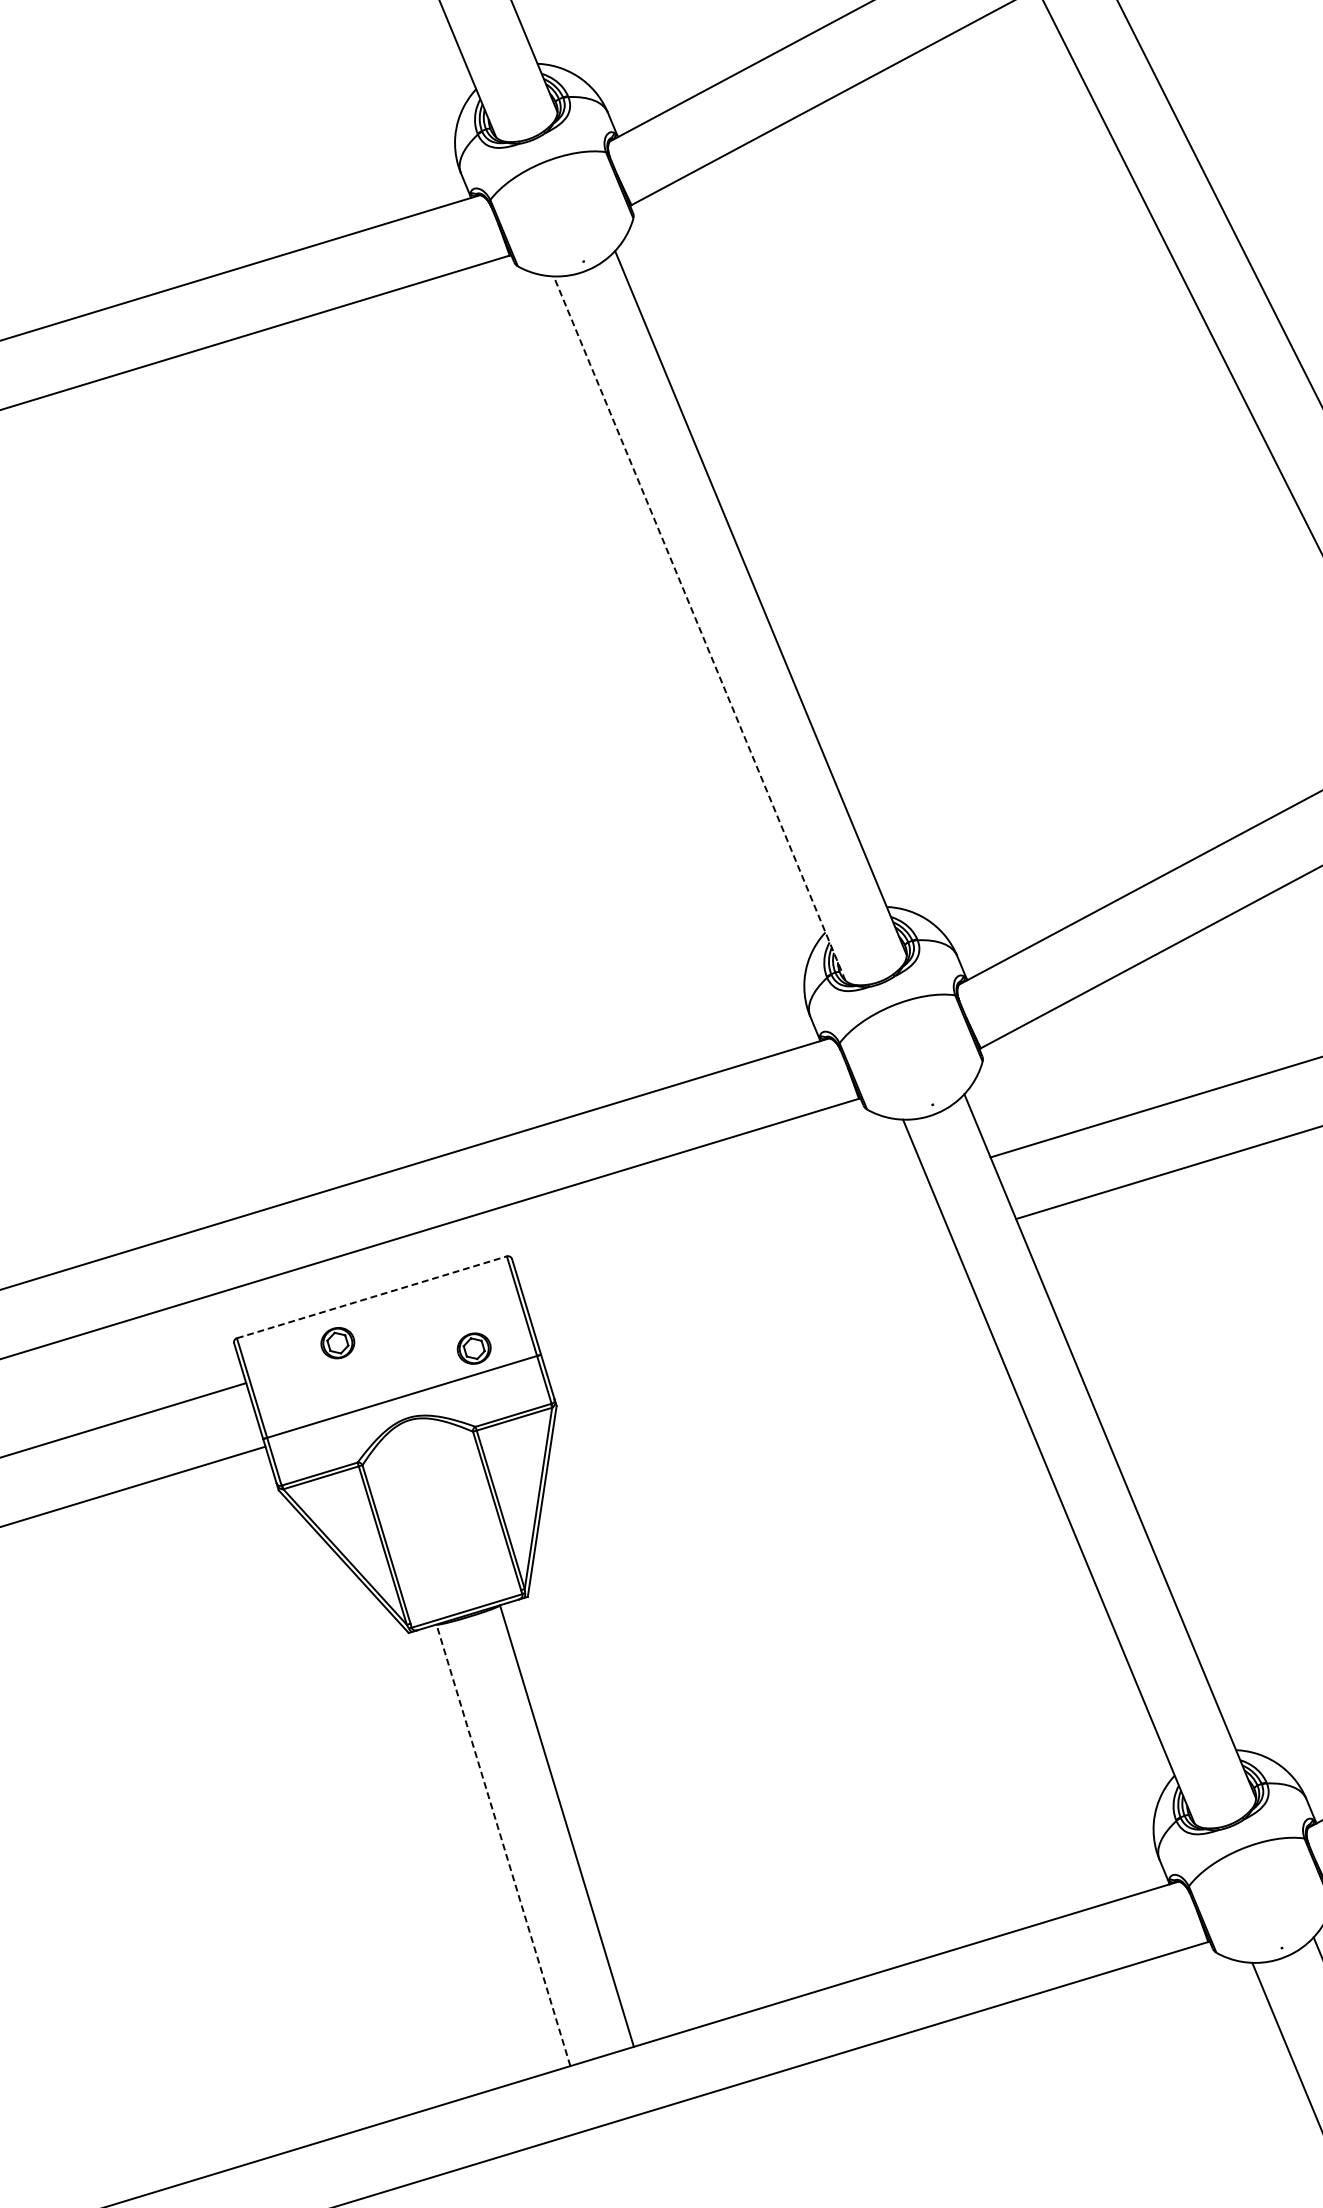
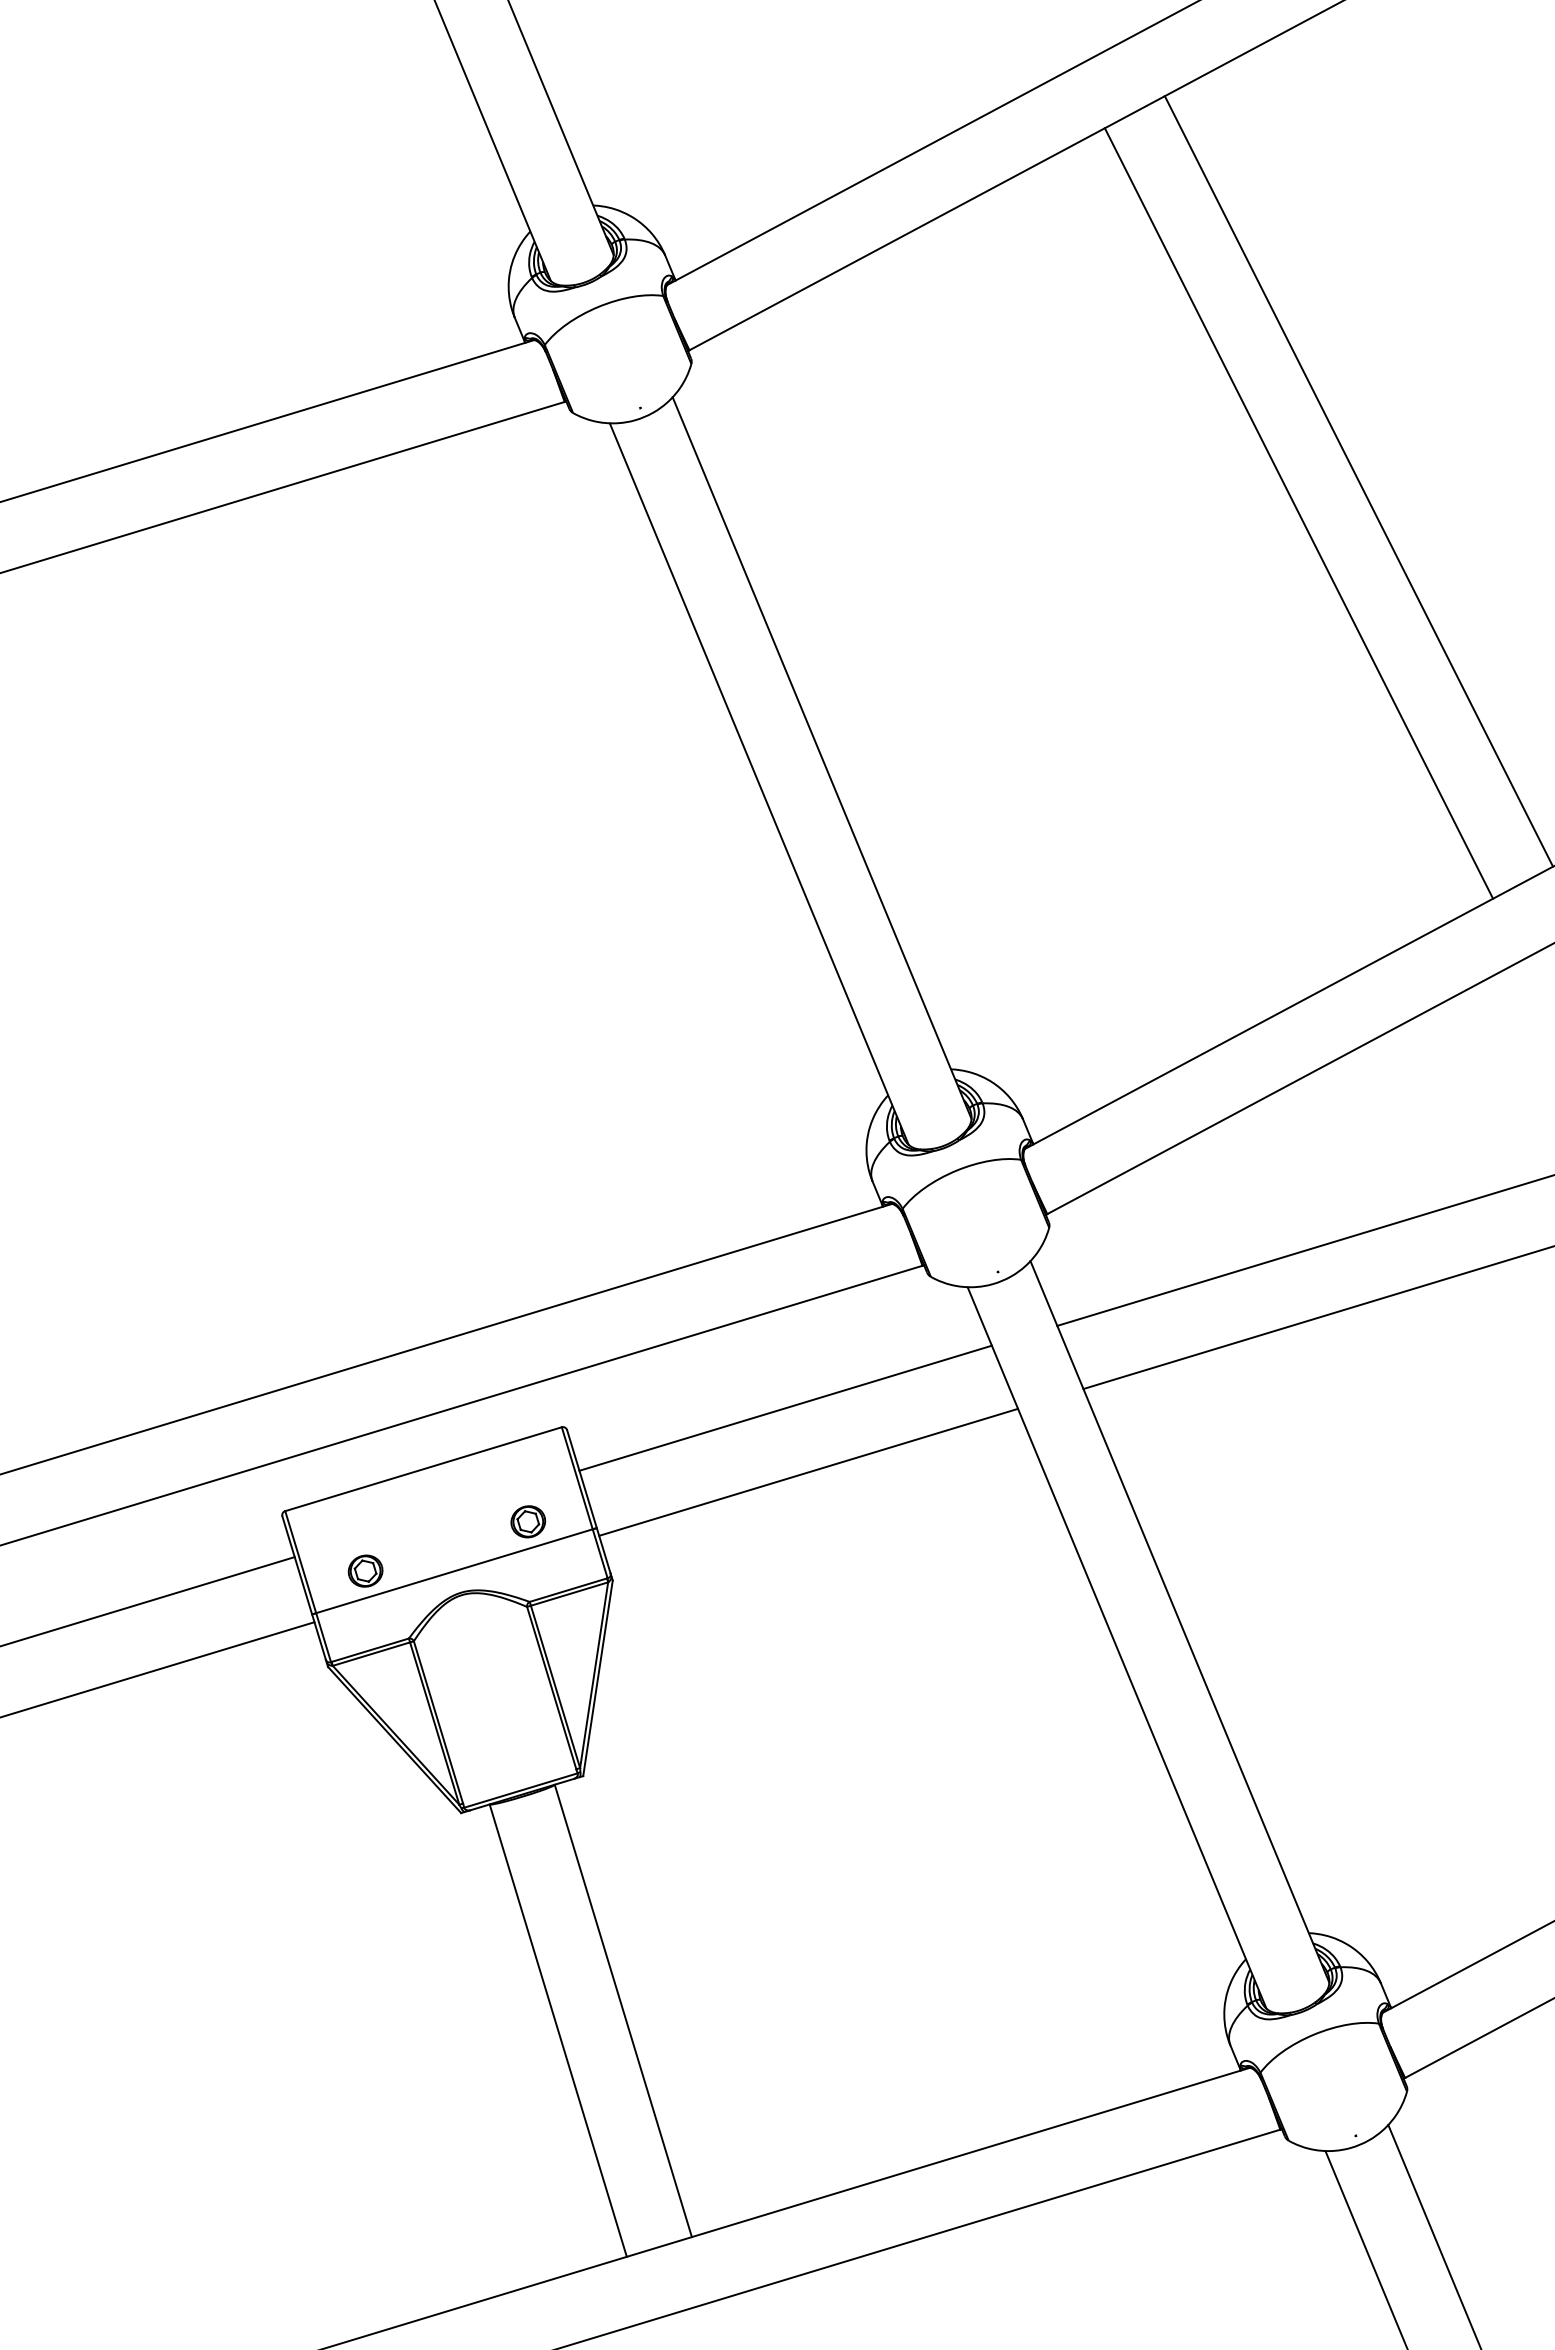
line: (699, 628) -> (759, 783), dashed -> solid
line: (725, 1237) -> (785, 1407), added
line: (372, 1297) -> (424, 1469), dashed -> solid
line: (747, 1299) -> (808, 1471), added
part: (337, 1342) -> (365, 1570), moved
line: (503, 1845) -> (558, 2030), dashed -> solid

